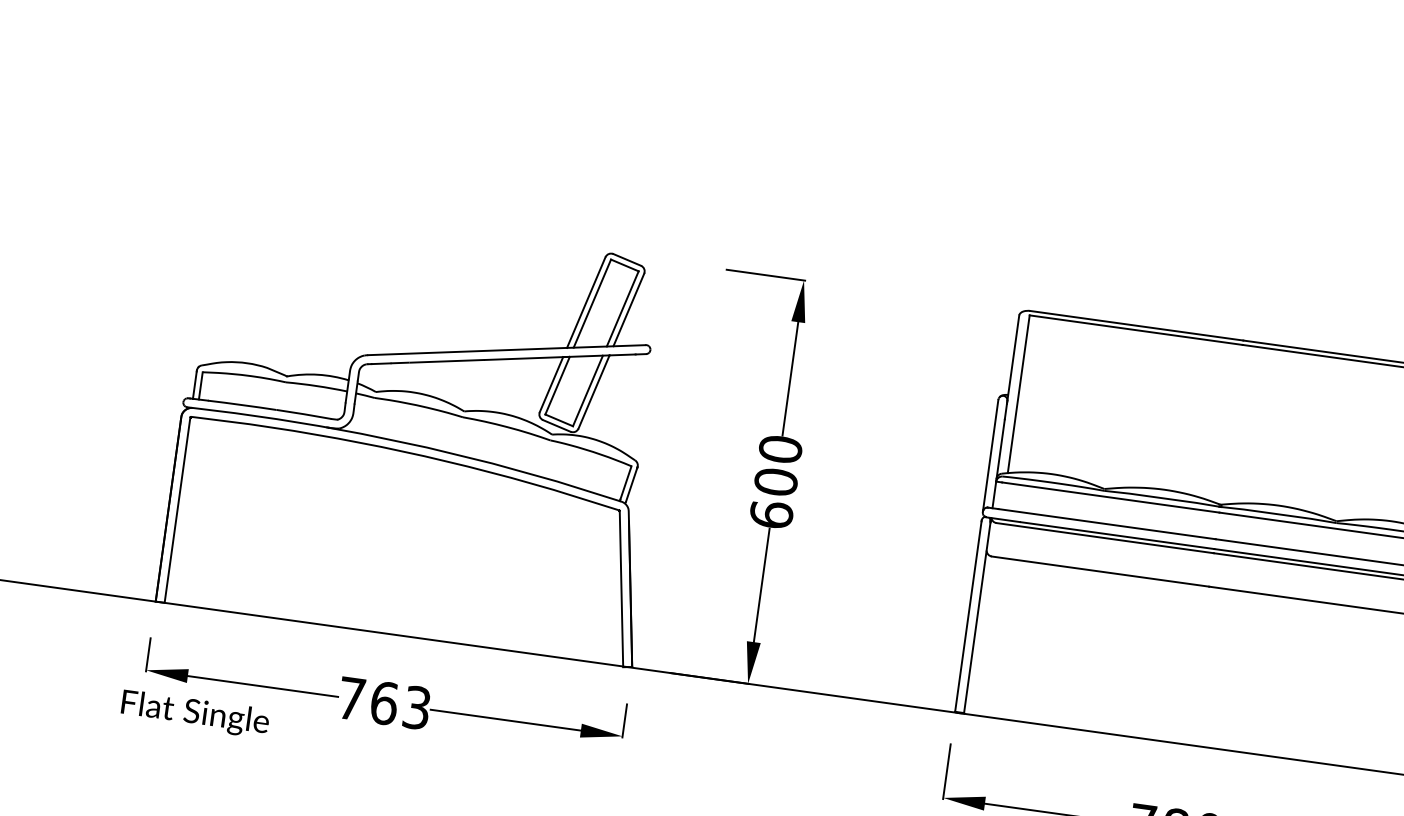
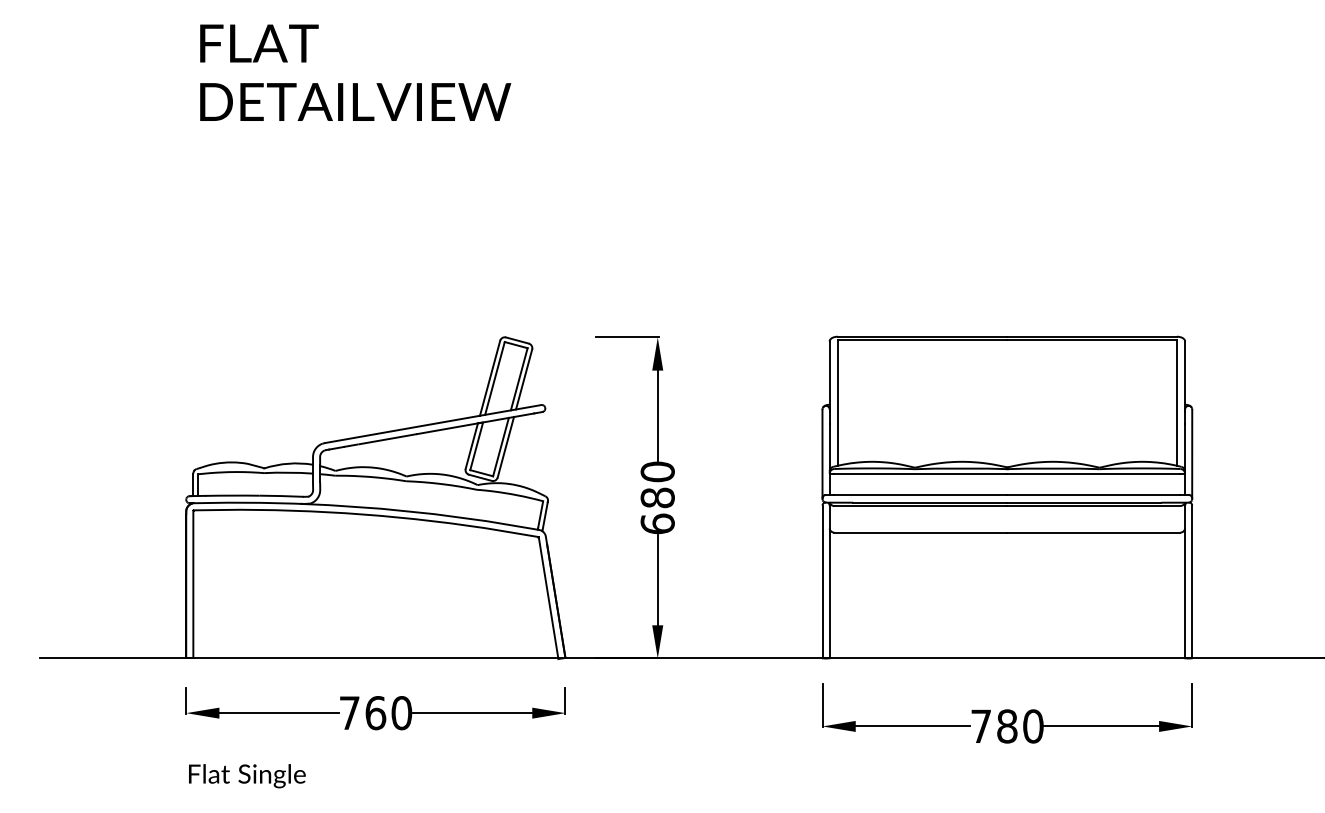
text: (775, 481) -> (657, 497), 600 -> 680
text: (416, 708) -> (401, 713), 763 -> 760
text: (195, 714) -> (247, 776), moved

